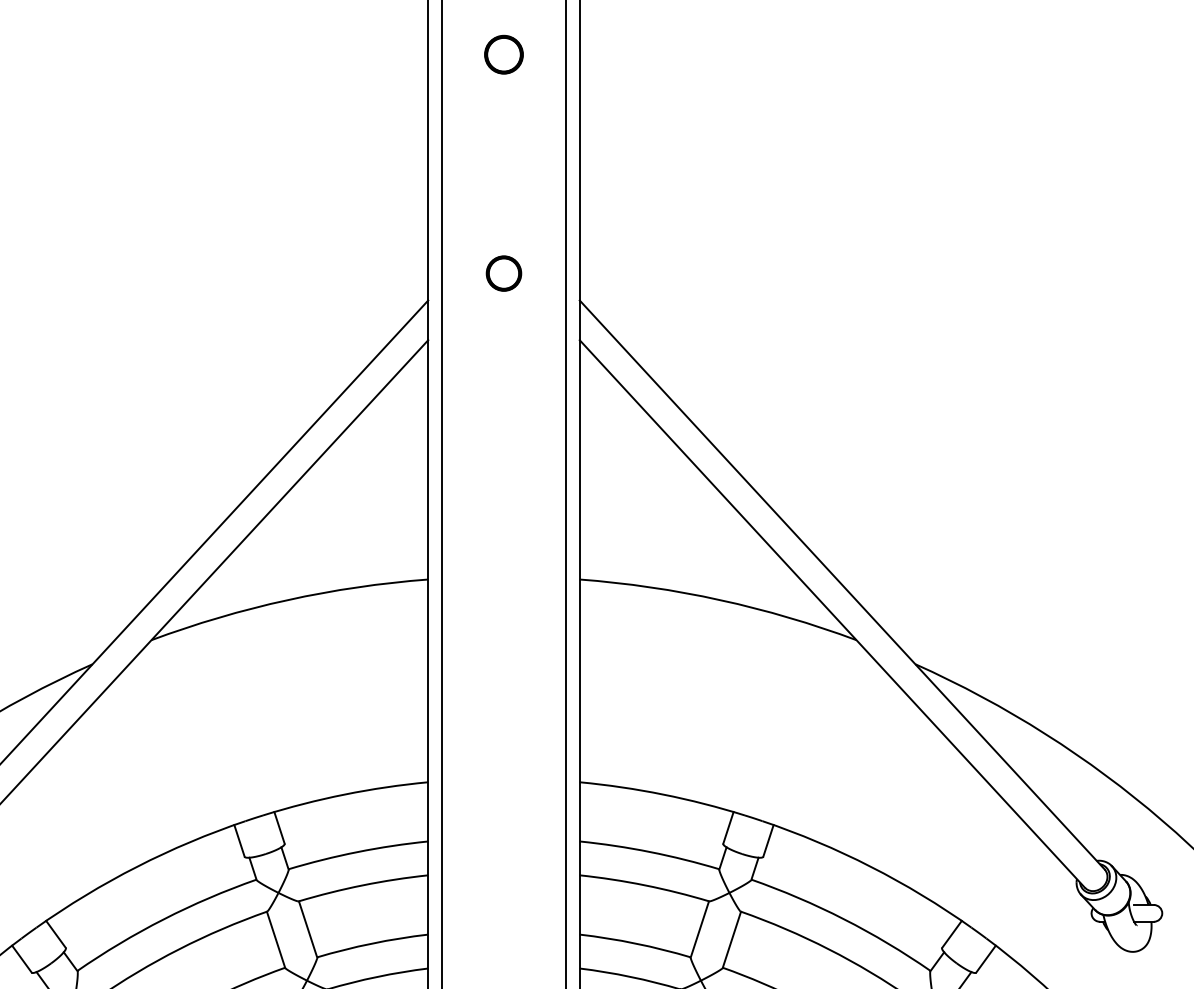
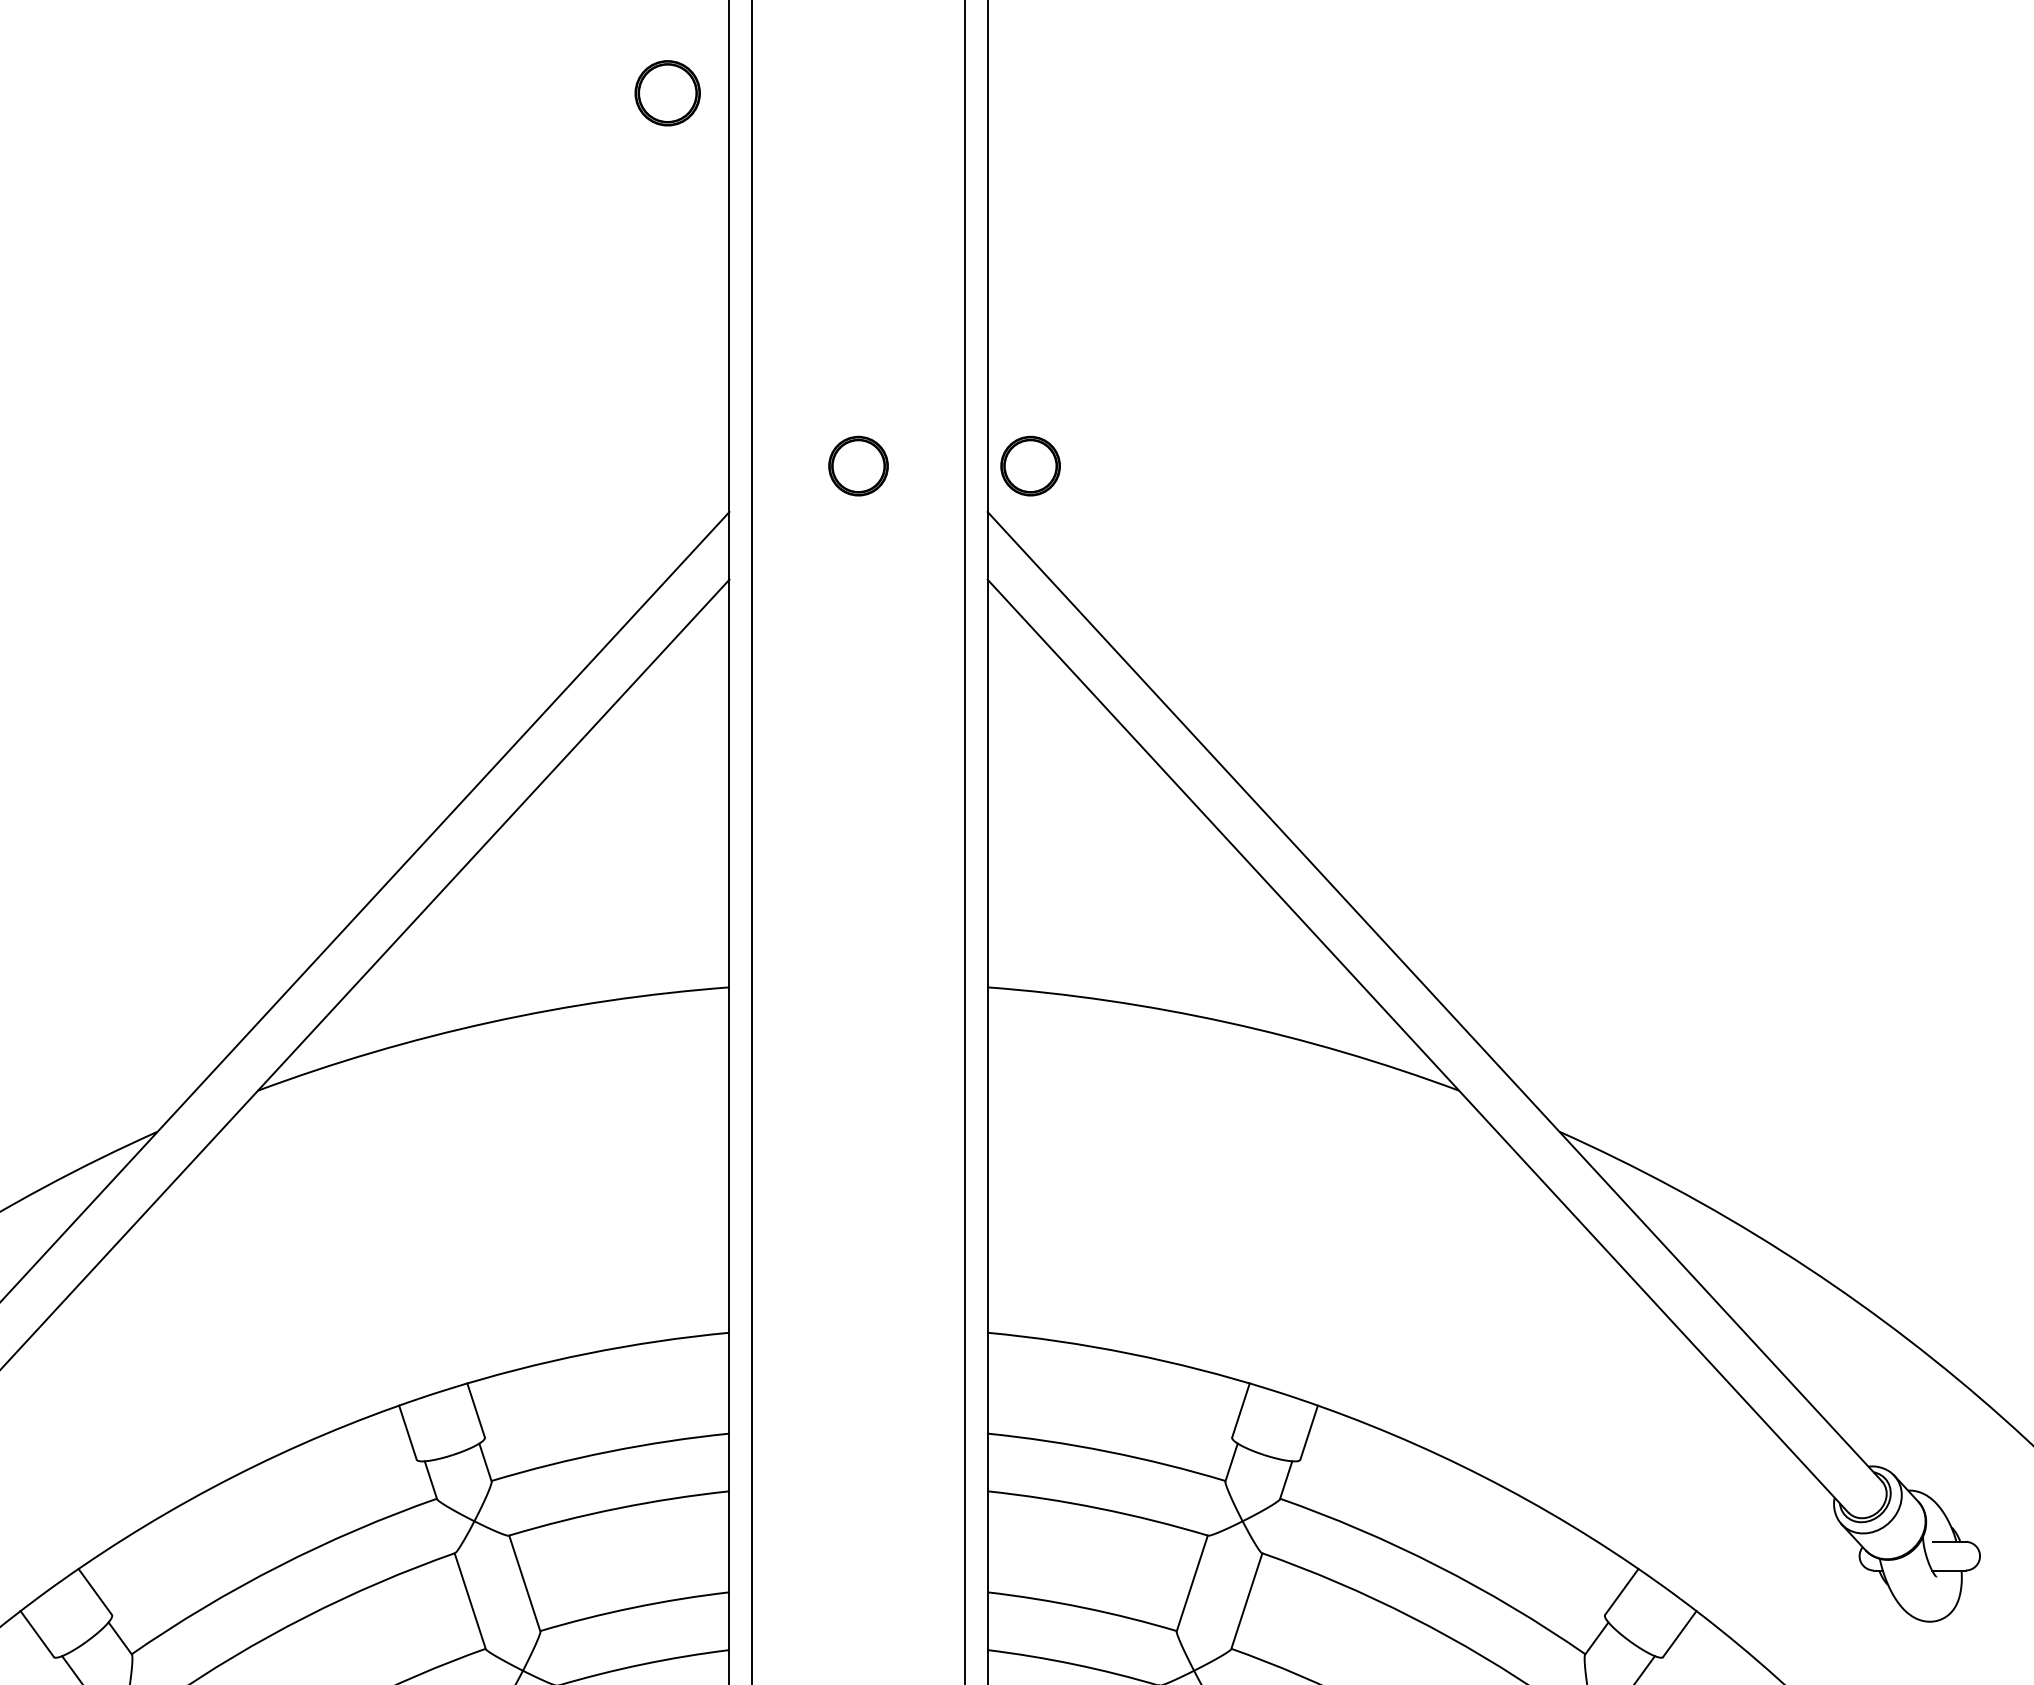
part: (503, 54) -> (666, 92), moved
part: (604, 273) -> (1029, 465), added

